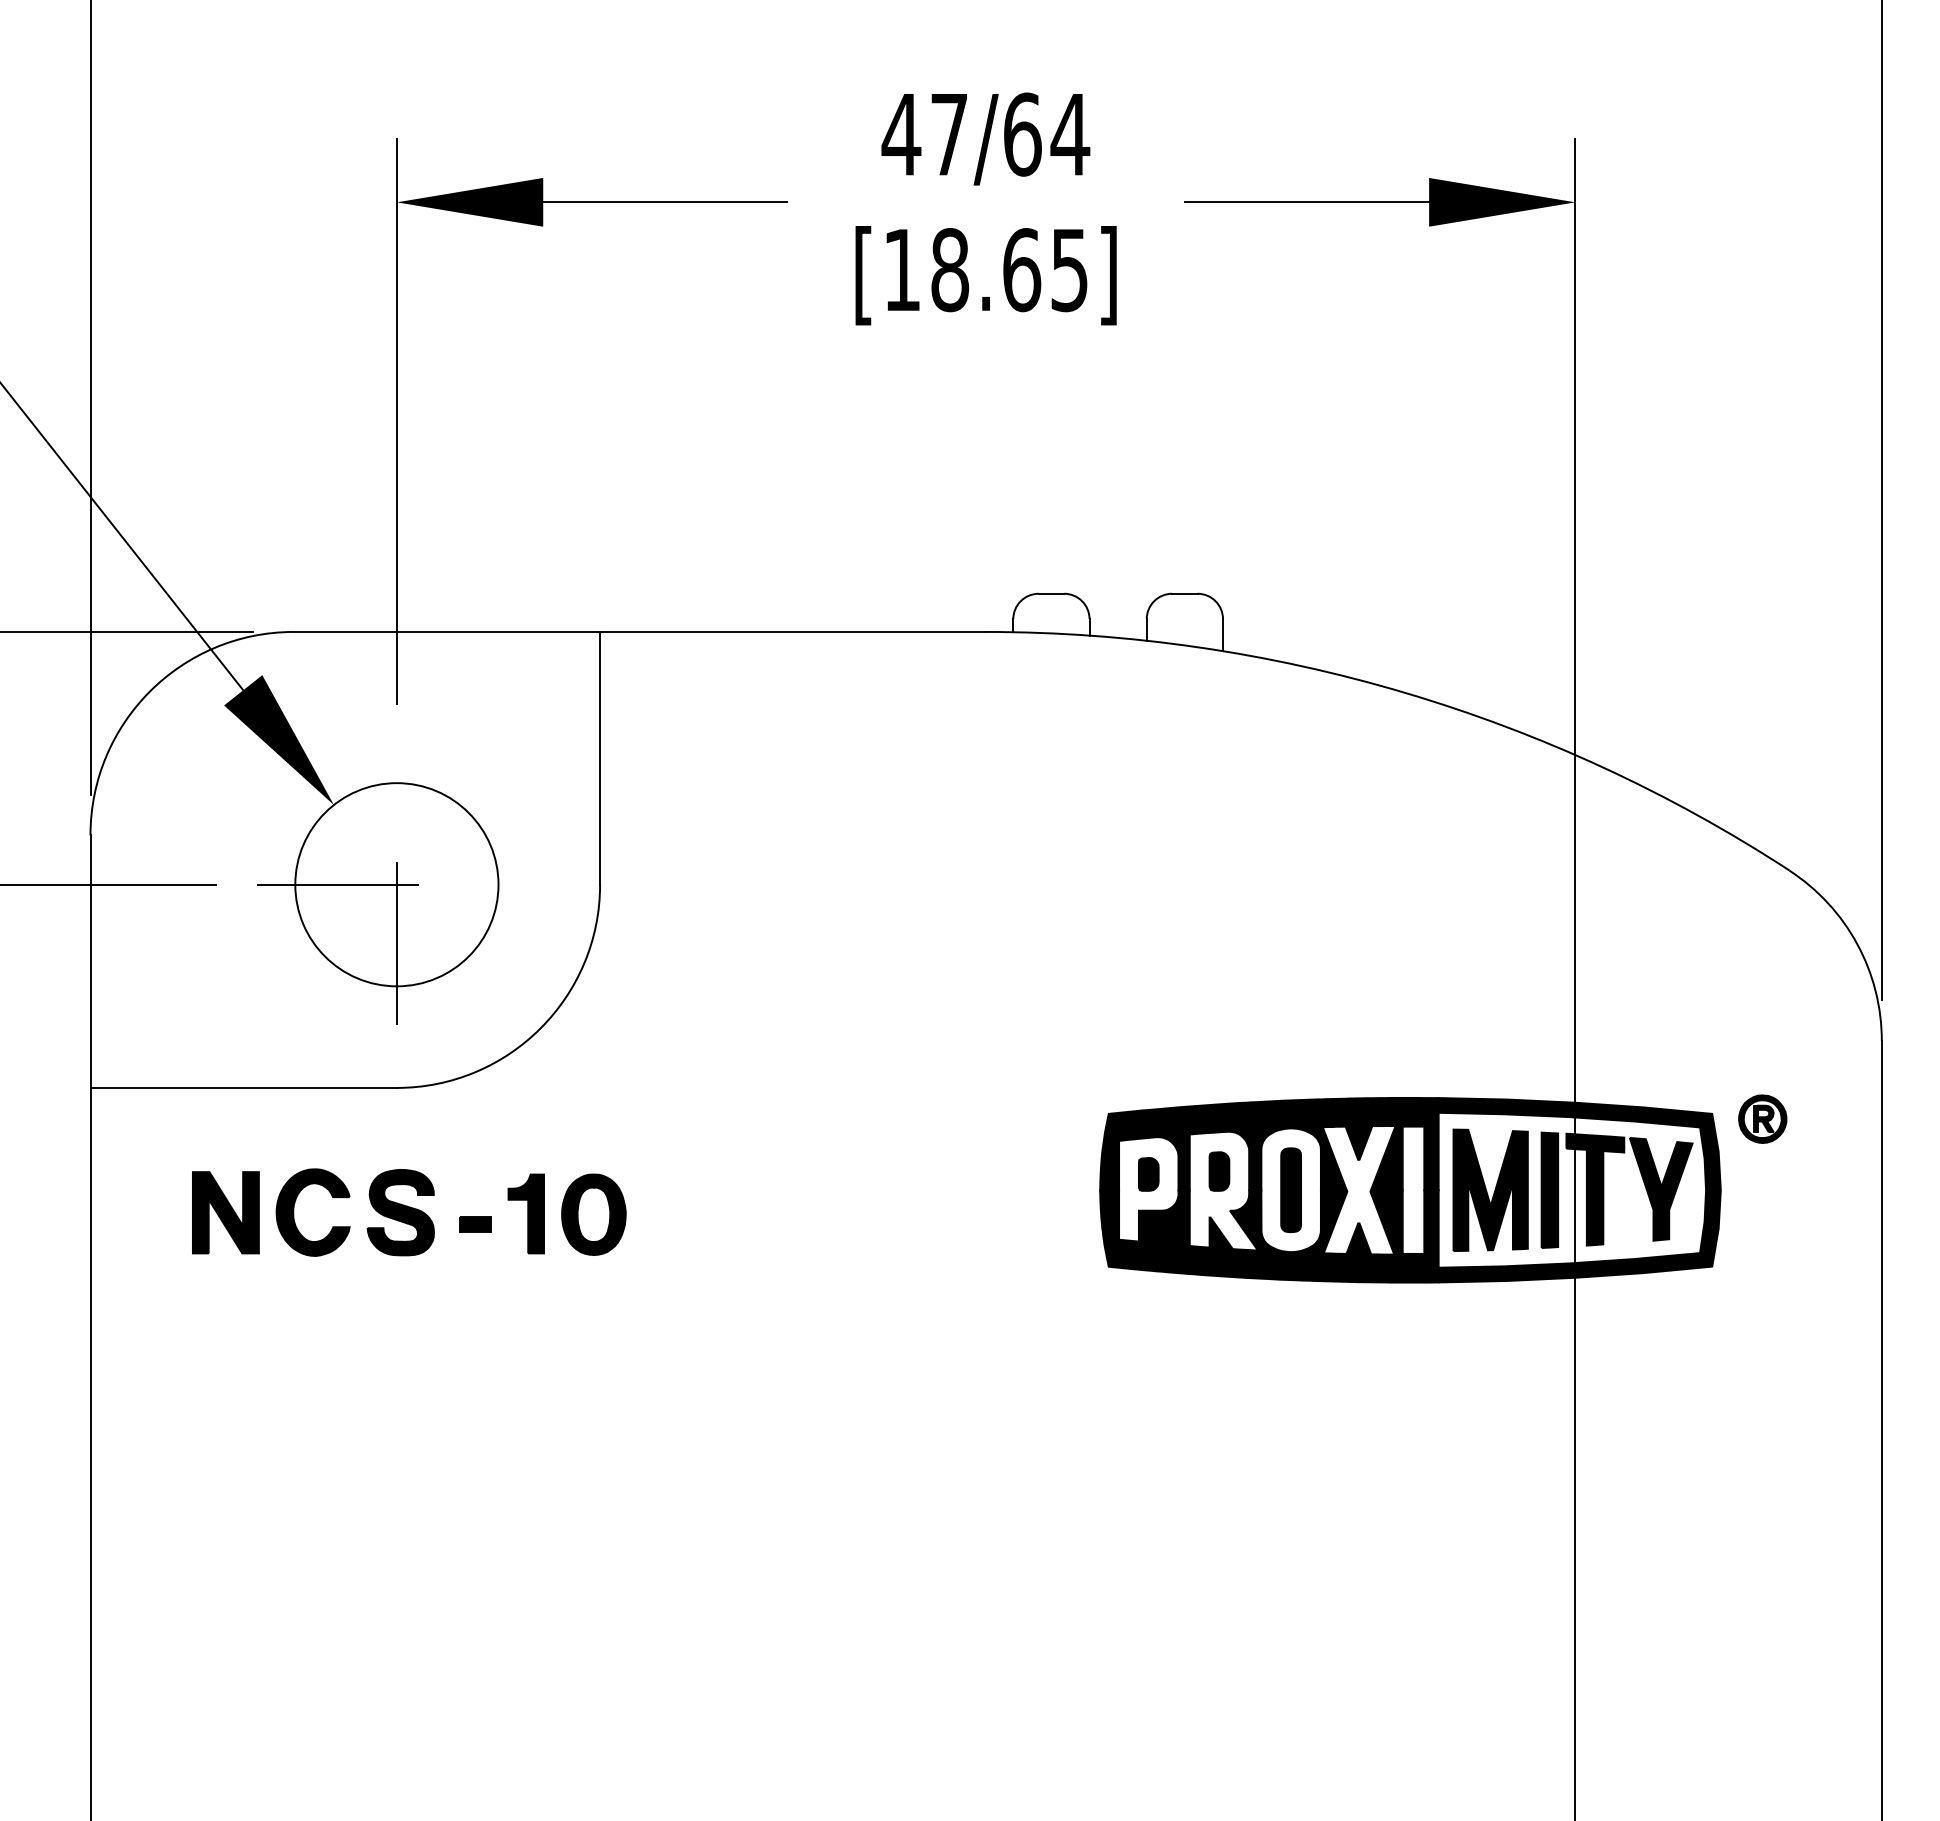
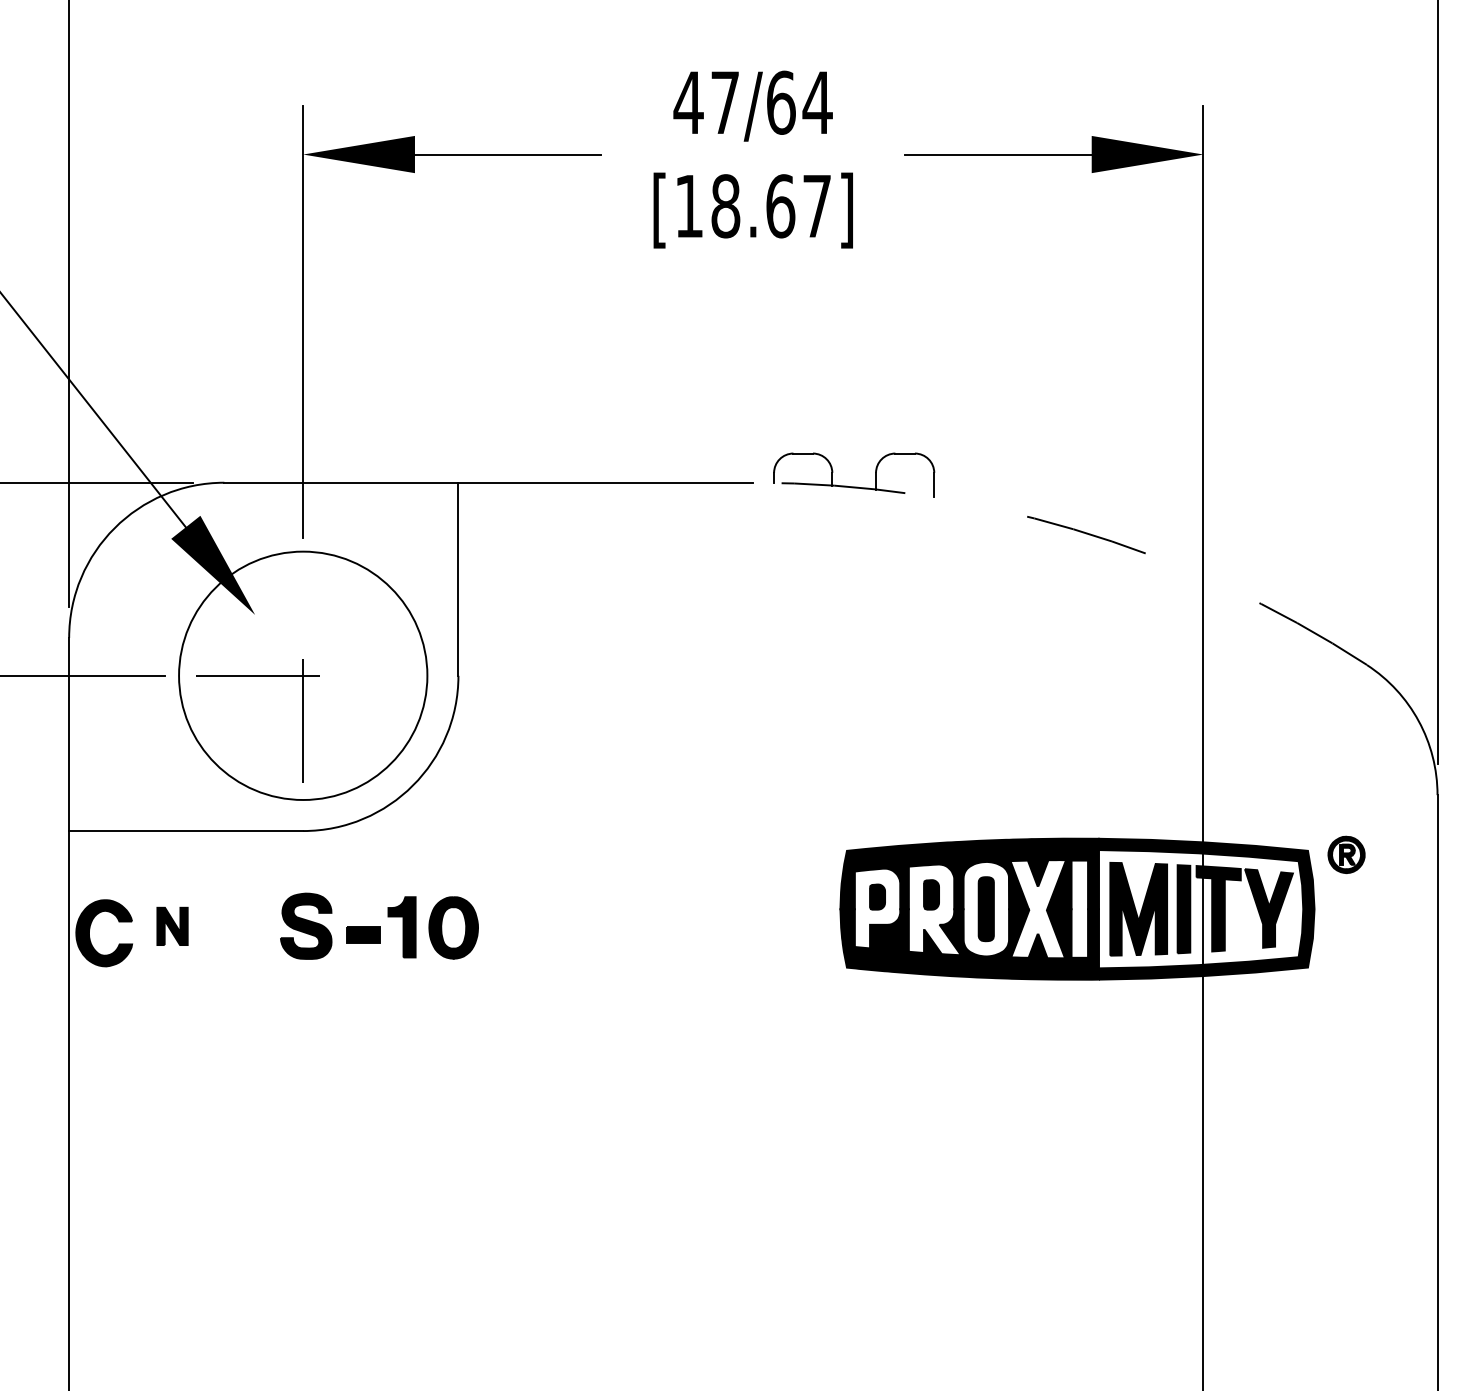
text: (1068, 270) -> (816, 206), [18.65] -> [18.67]
arc: (1405, 693) -> (1073, 529), solid -> dashed
circle: (395, 884) -> (302, 675), size x1.6
part: (295, 1207) -> (90, 929), moved
part: (225, 1212) -> (172, 926), size x0.6
part: (474, 1224) -> (362, 935), size x1.4

